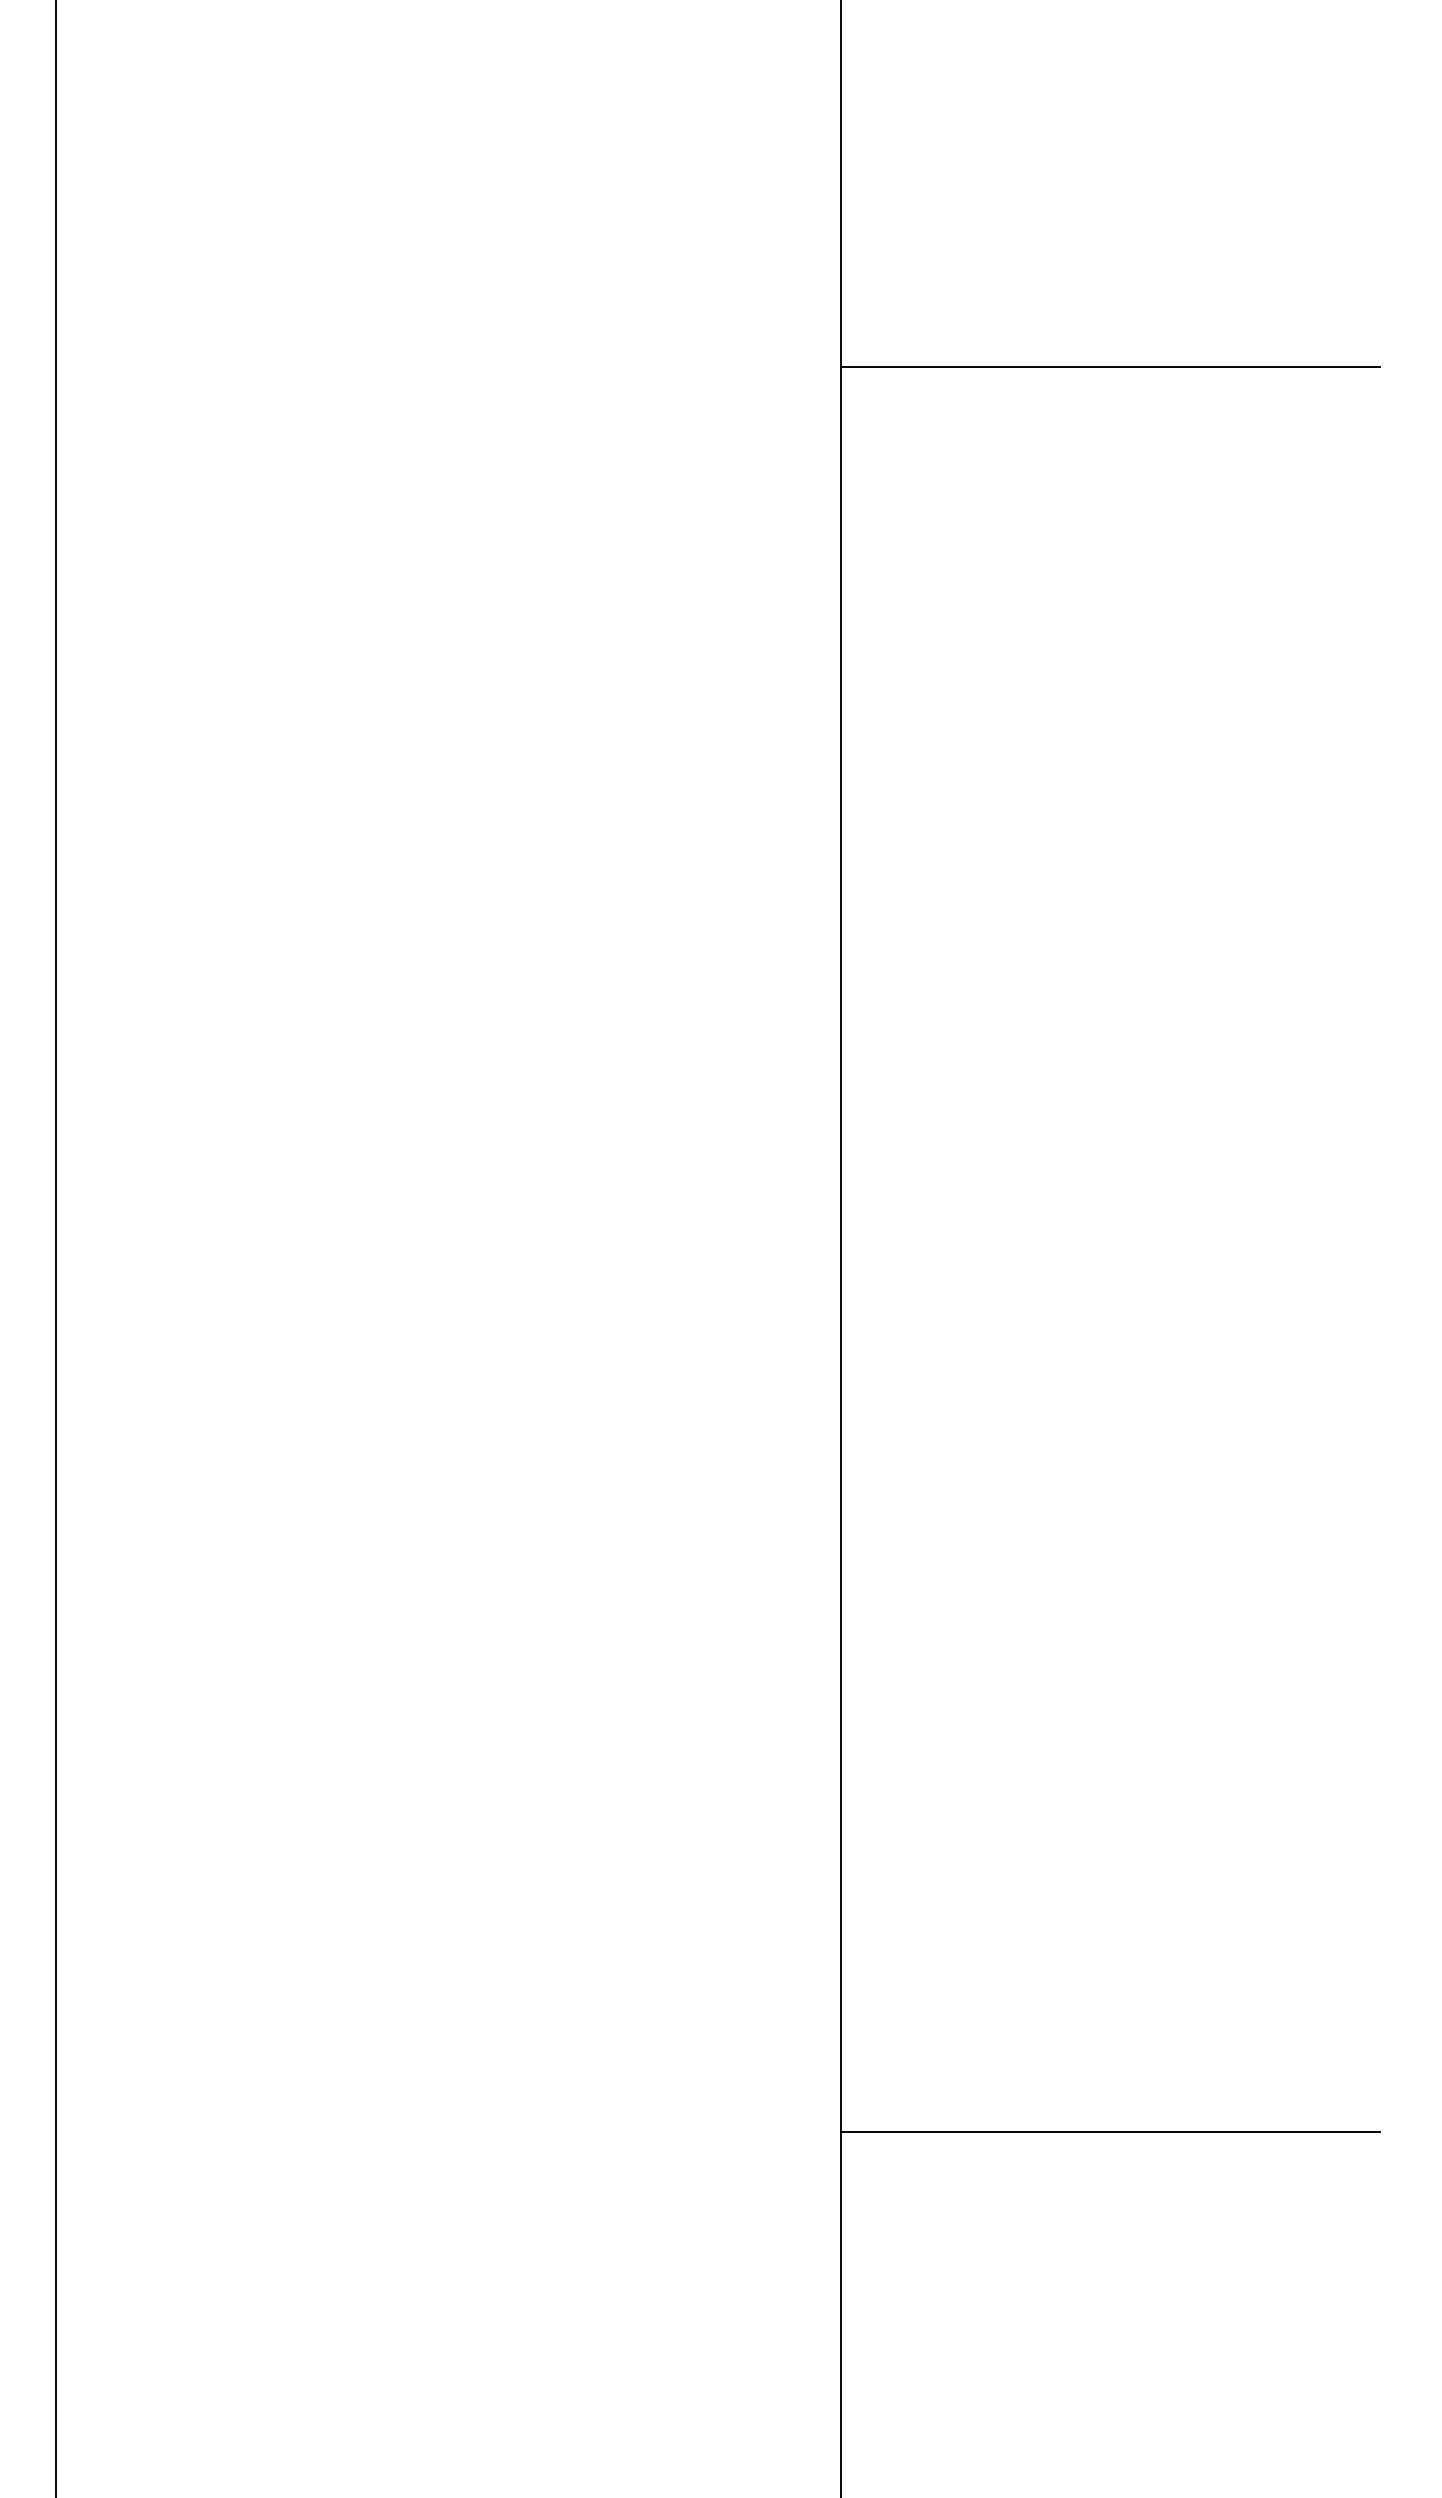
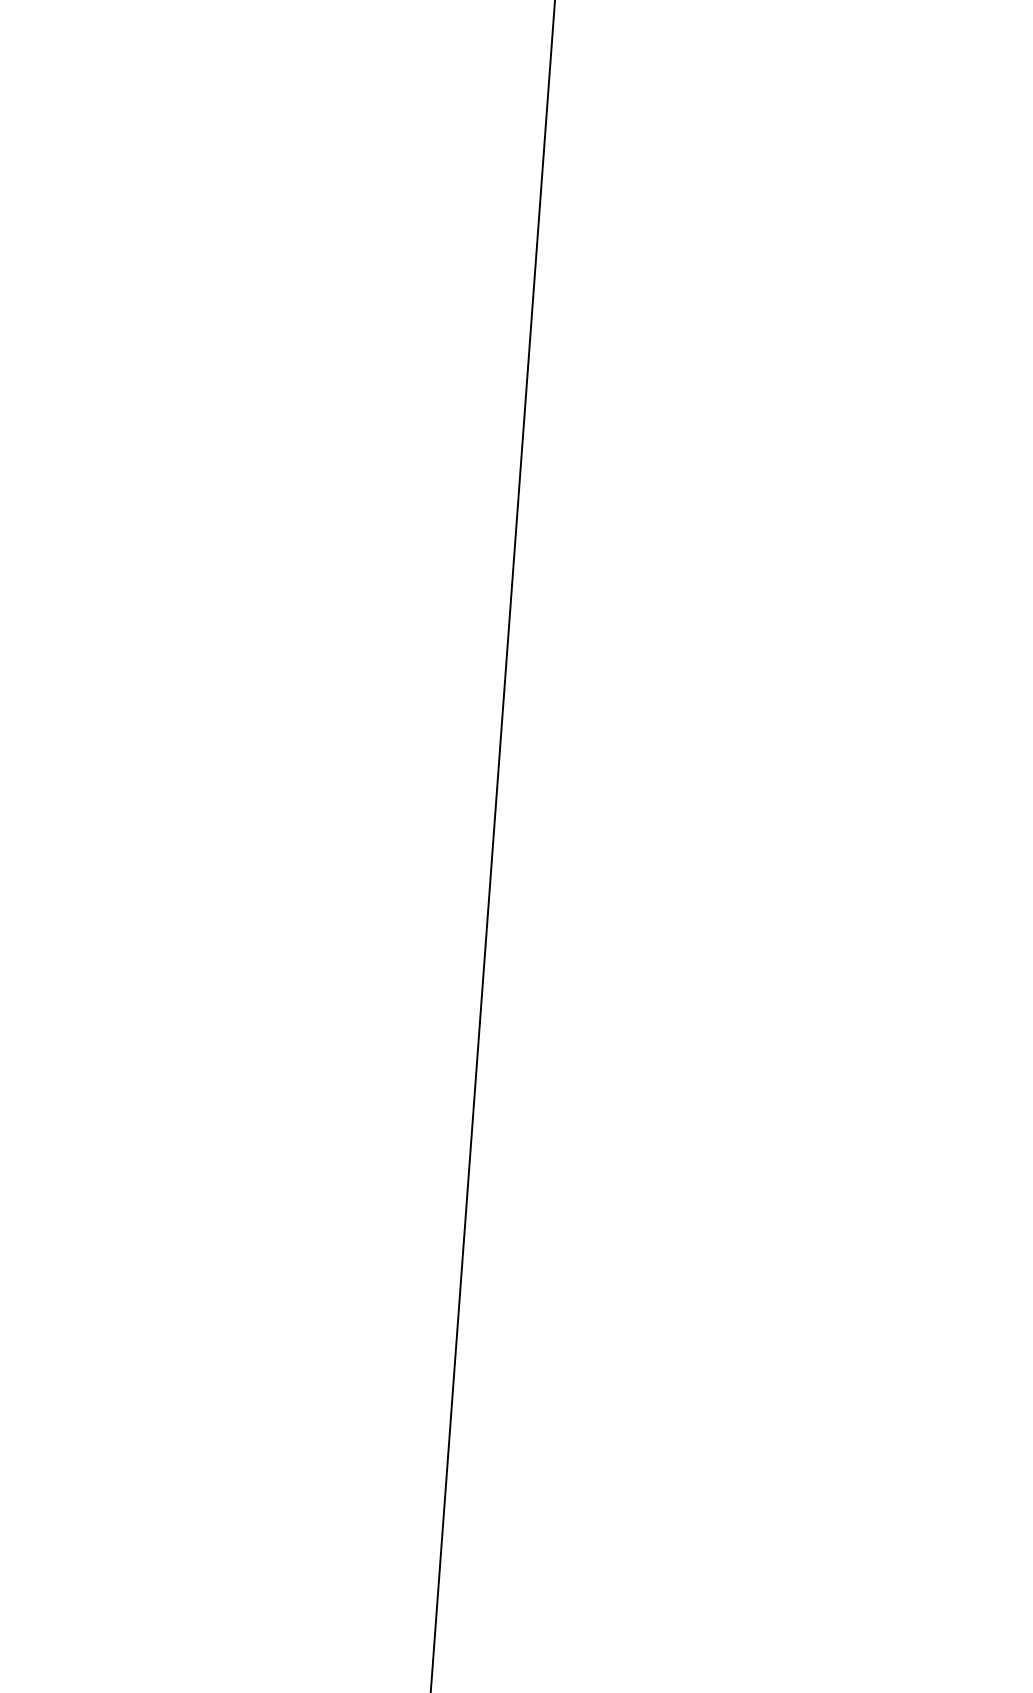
line: (1110, 366) -> (786, 67), removed
line: (1110, 2132) -> (673, 1607), removed

